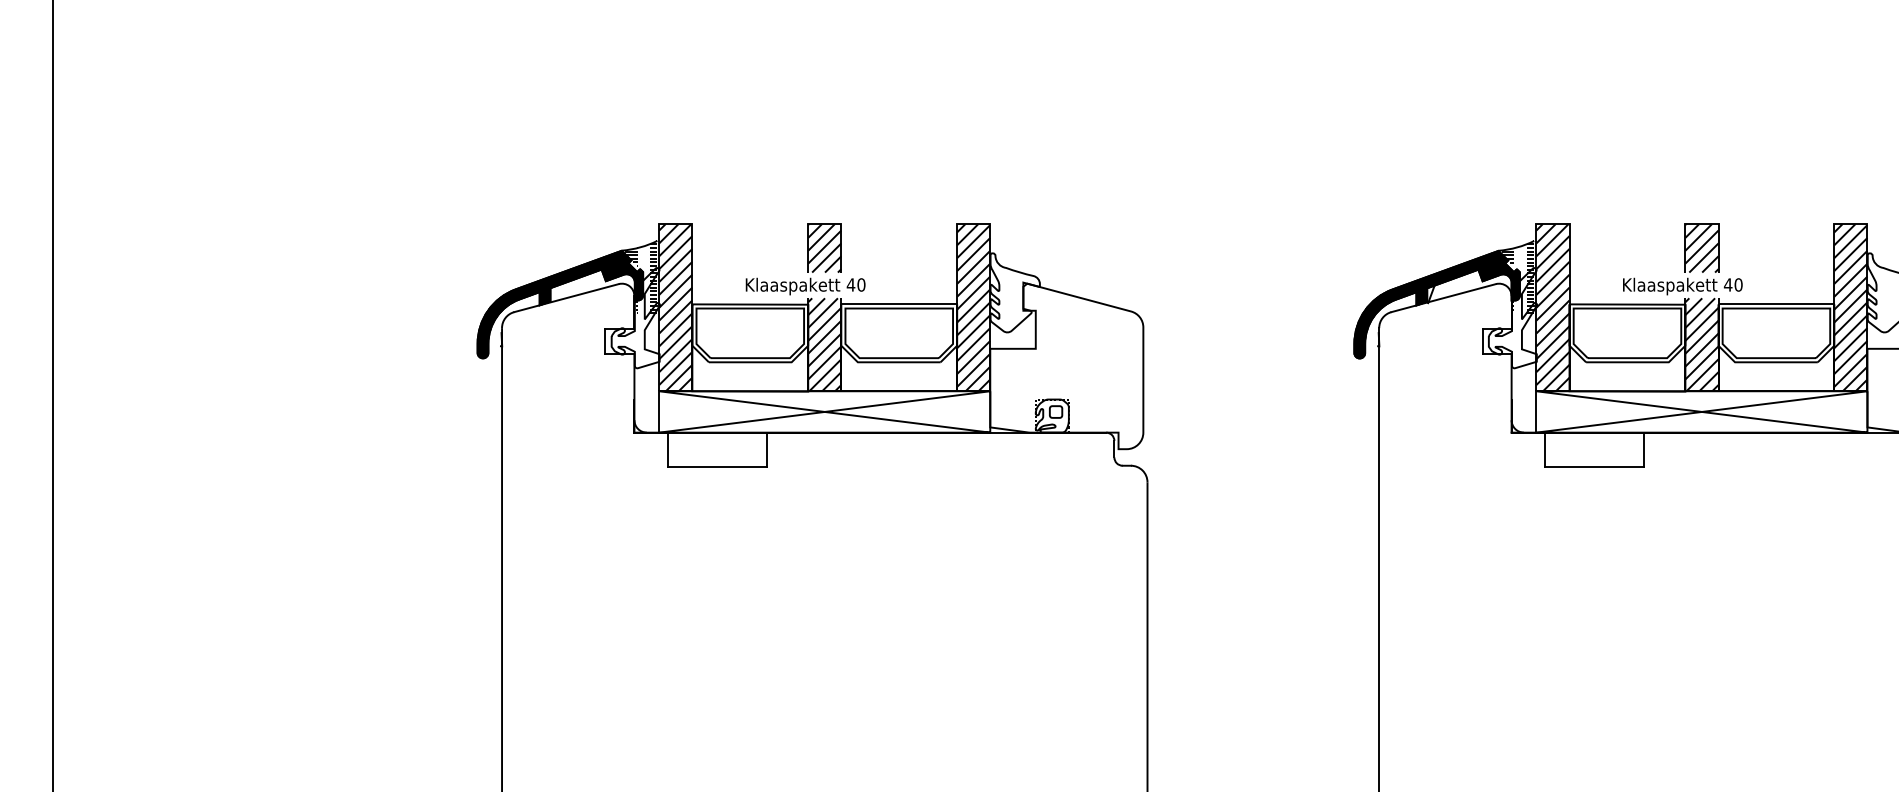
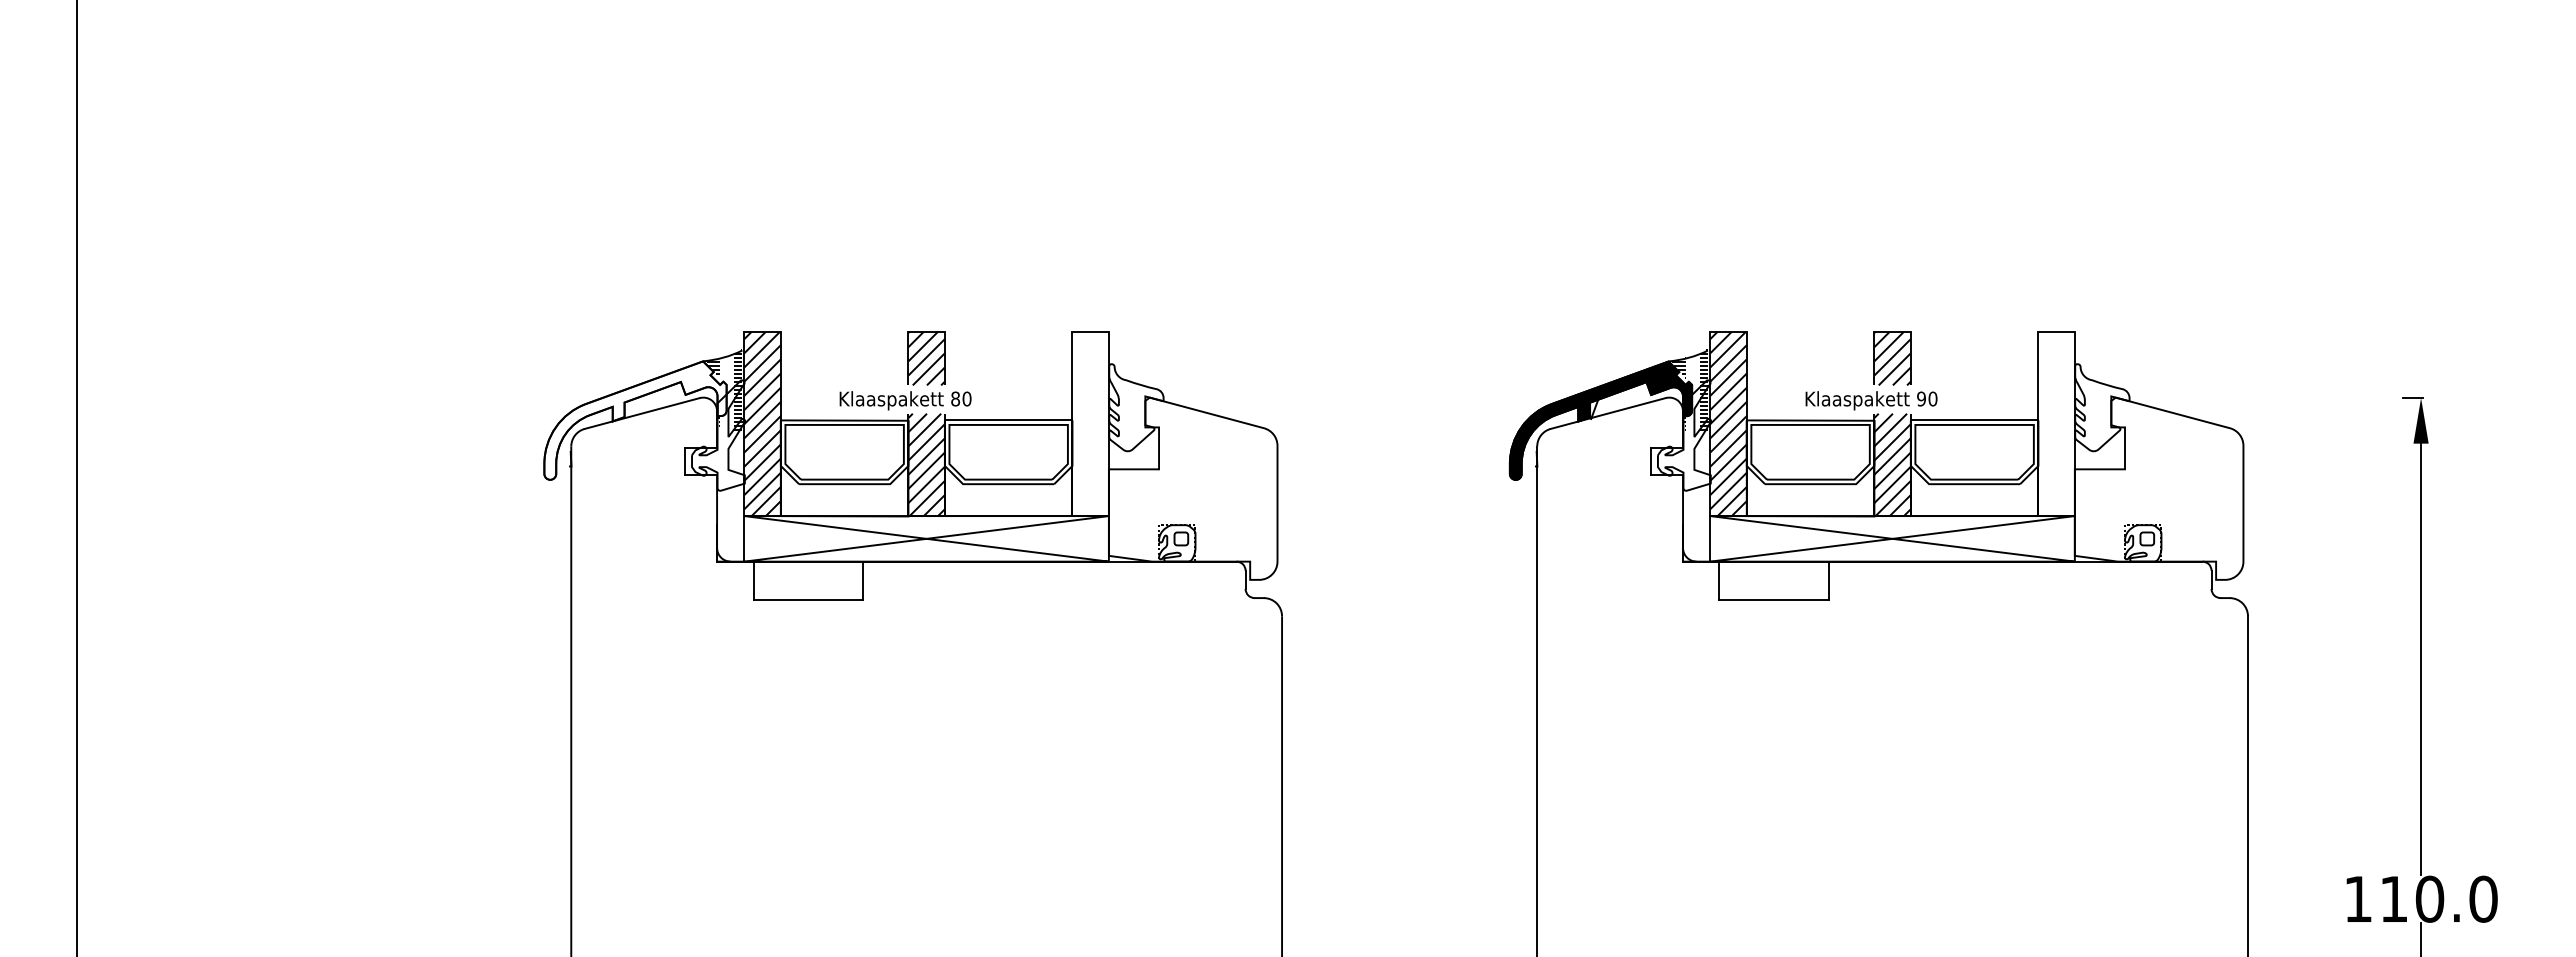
text: (850, 284) -> (955, 398), 40 -> 80
text: (1728, 284) -> (1921, 398), 40 -> 90
hatch: (560, 304) -> (635, 420), removed
hatch: (973, 308) -> (1090, 424), removed
hatch: (1850, 308) -> (2056, 424), removed

